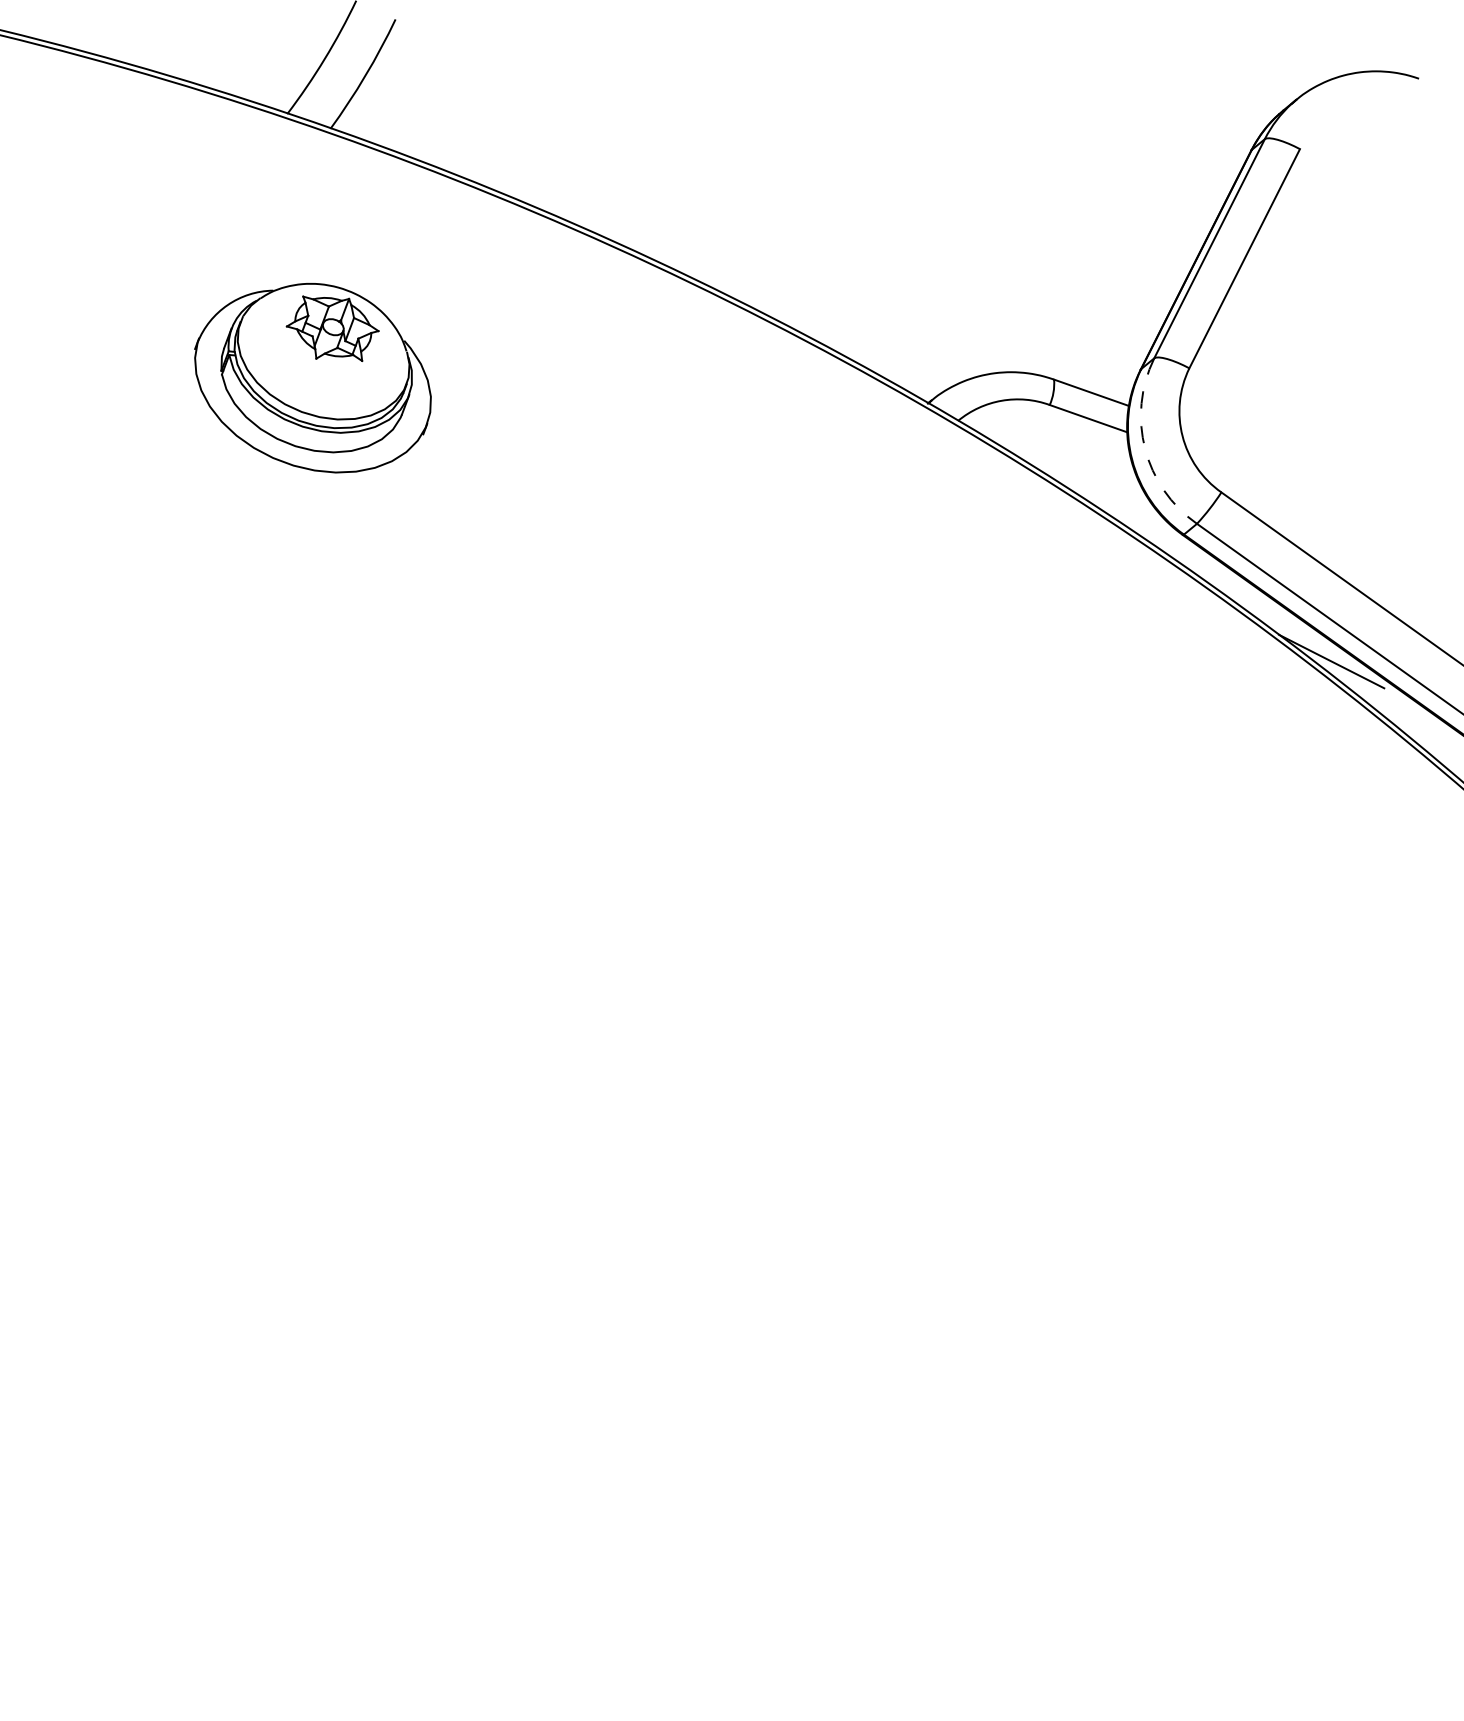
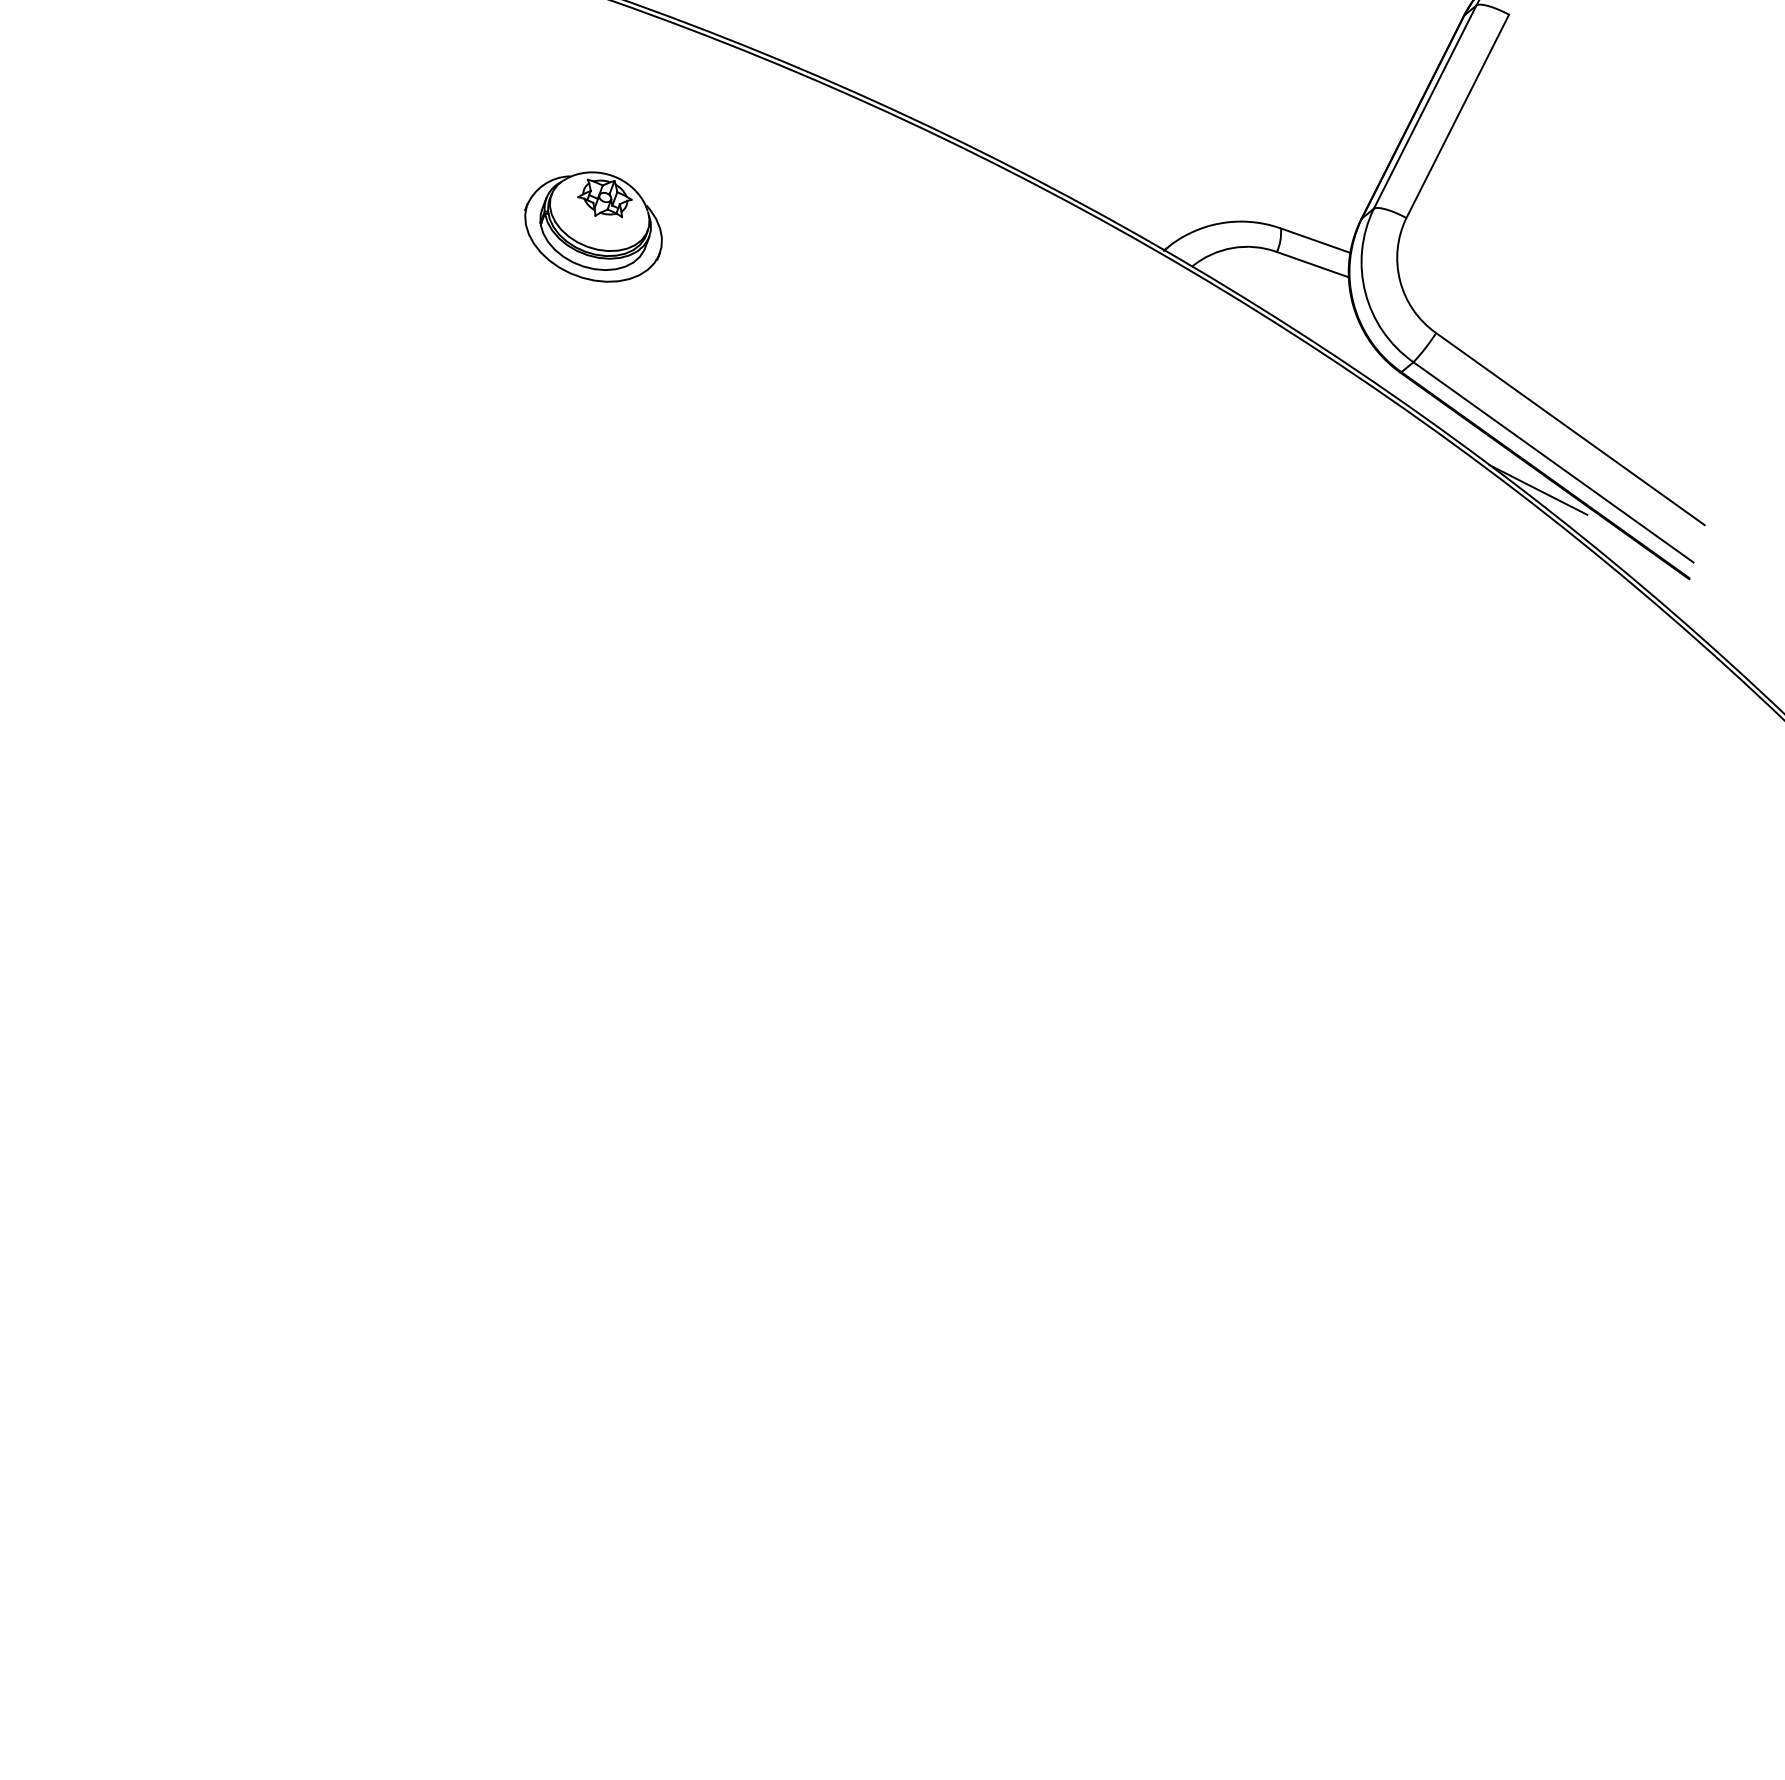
part: (312, 377) -> (593, 226), size x0.62
arc: (1145, 448) -> (1365, 292), dashed -> solid

